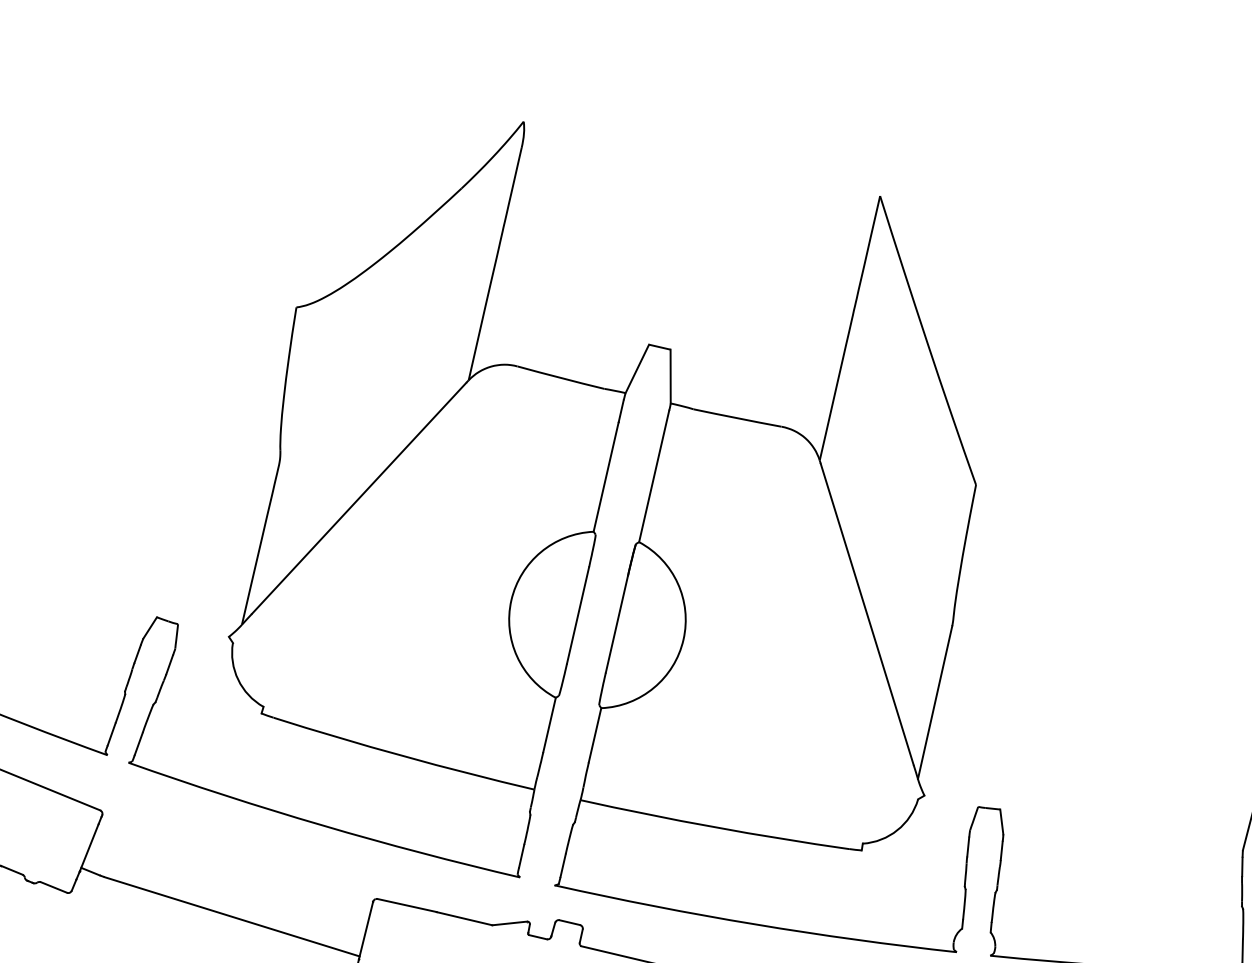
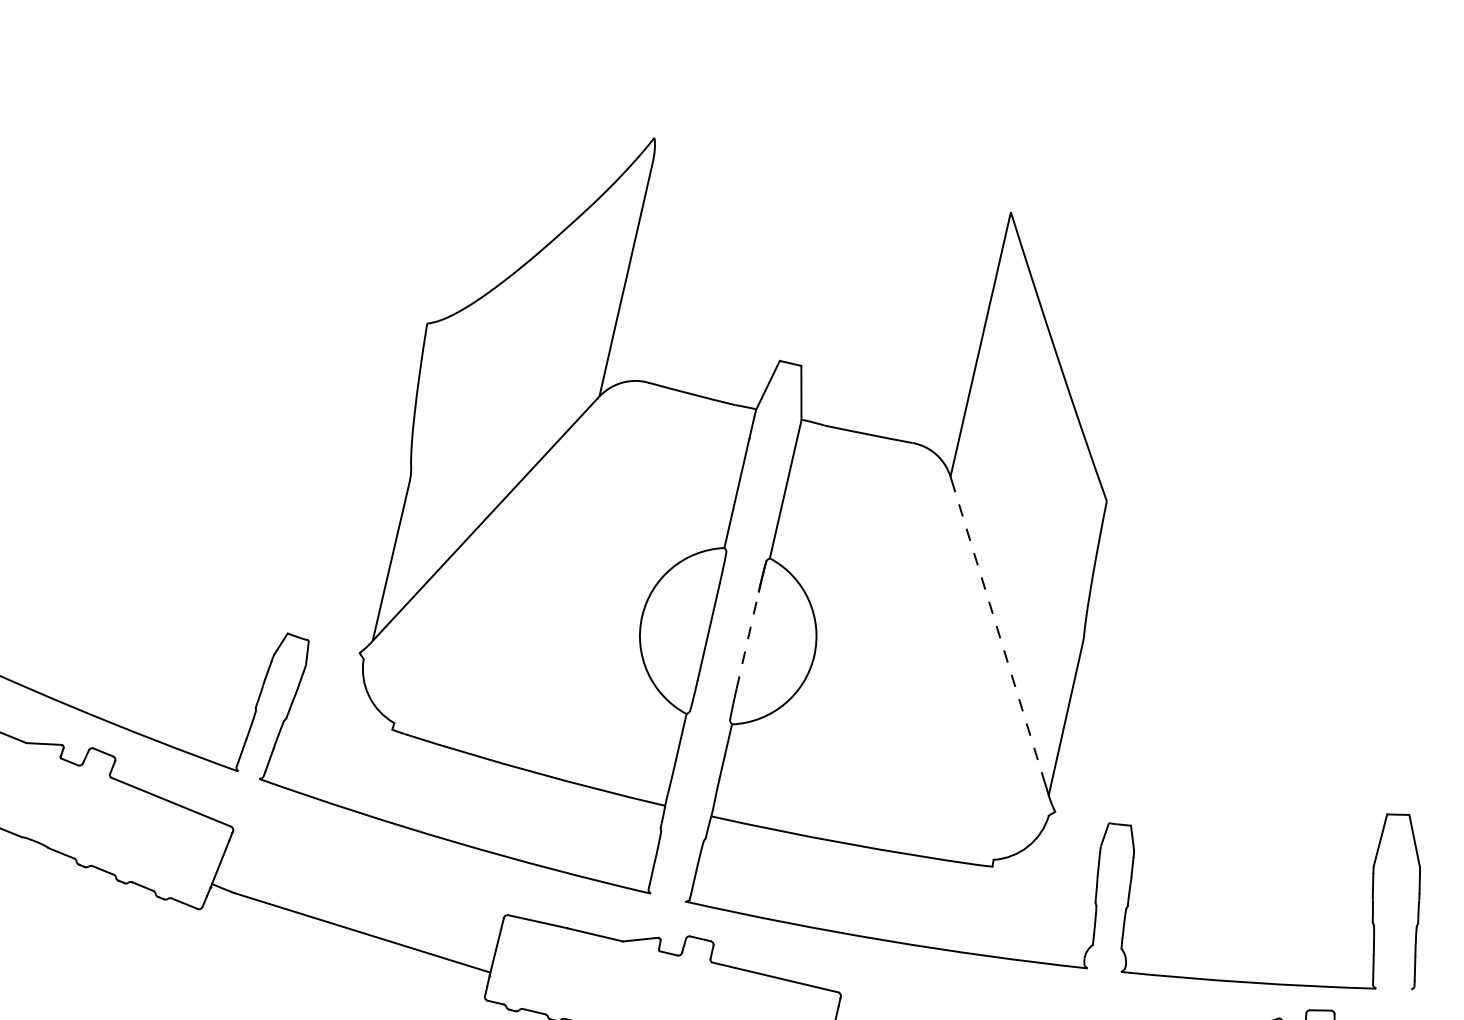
line: (866, 614) -> (997, 630), solid -> dashed
line: (616, 624) -> (747, 640), solid -> dashed

